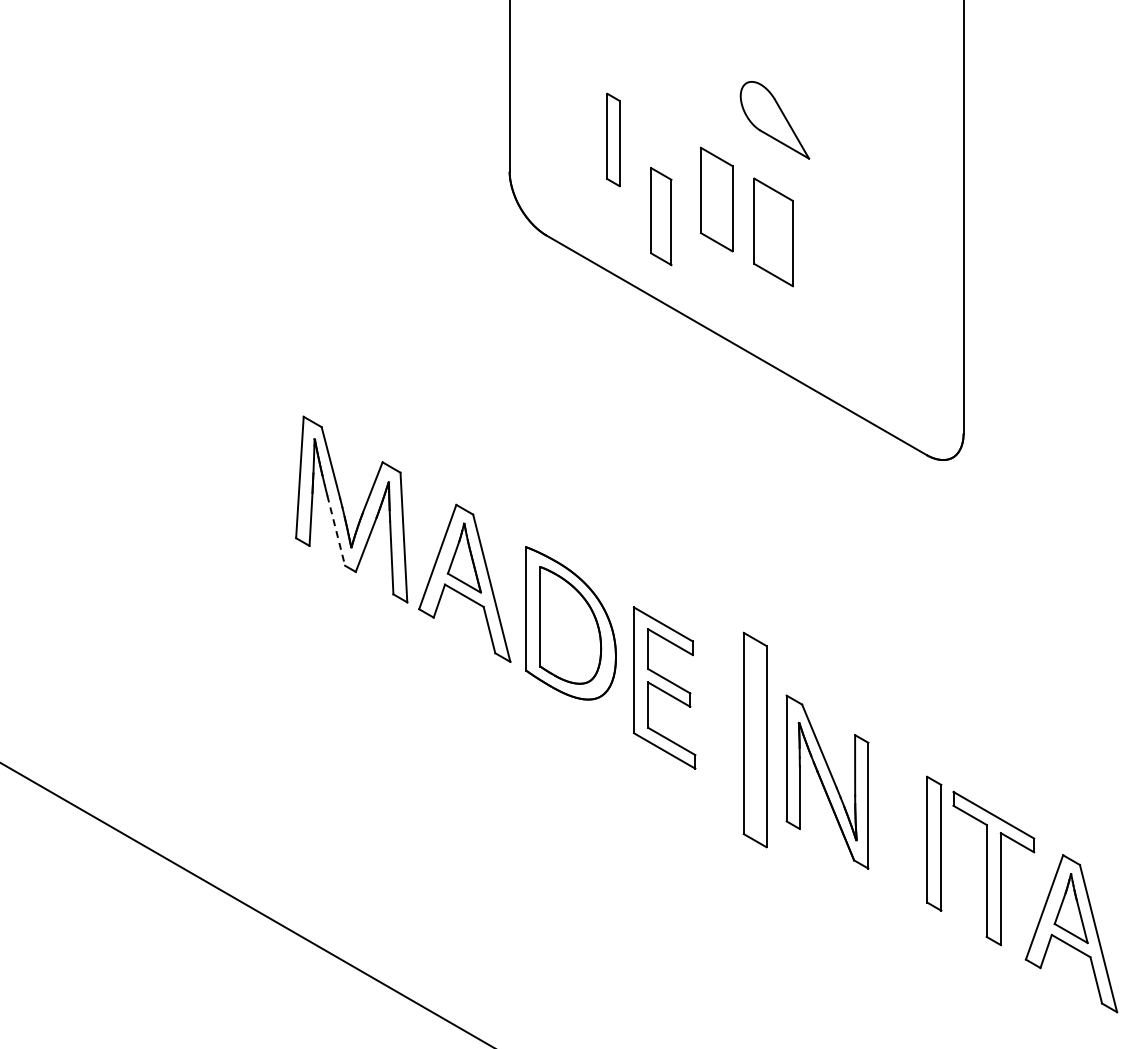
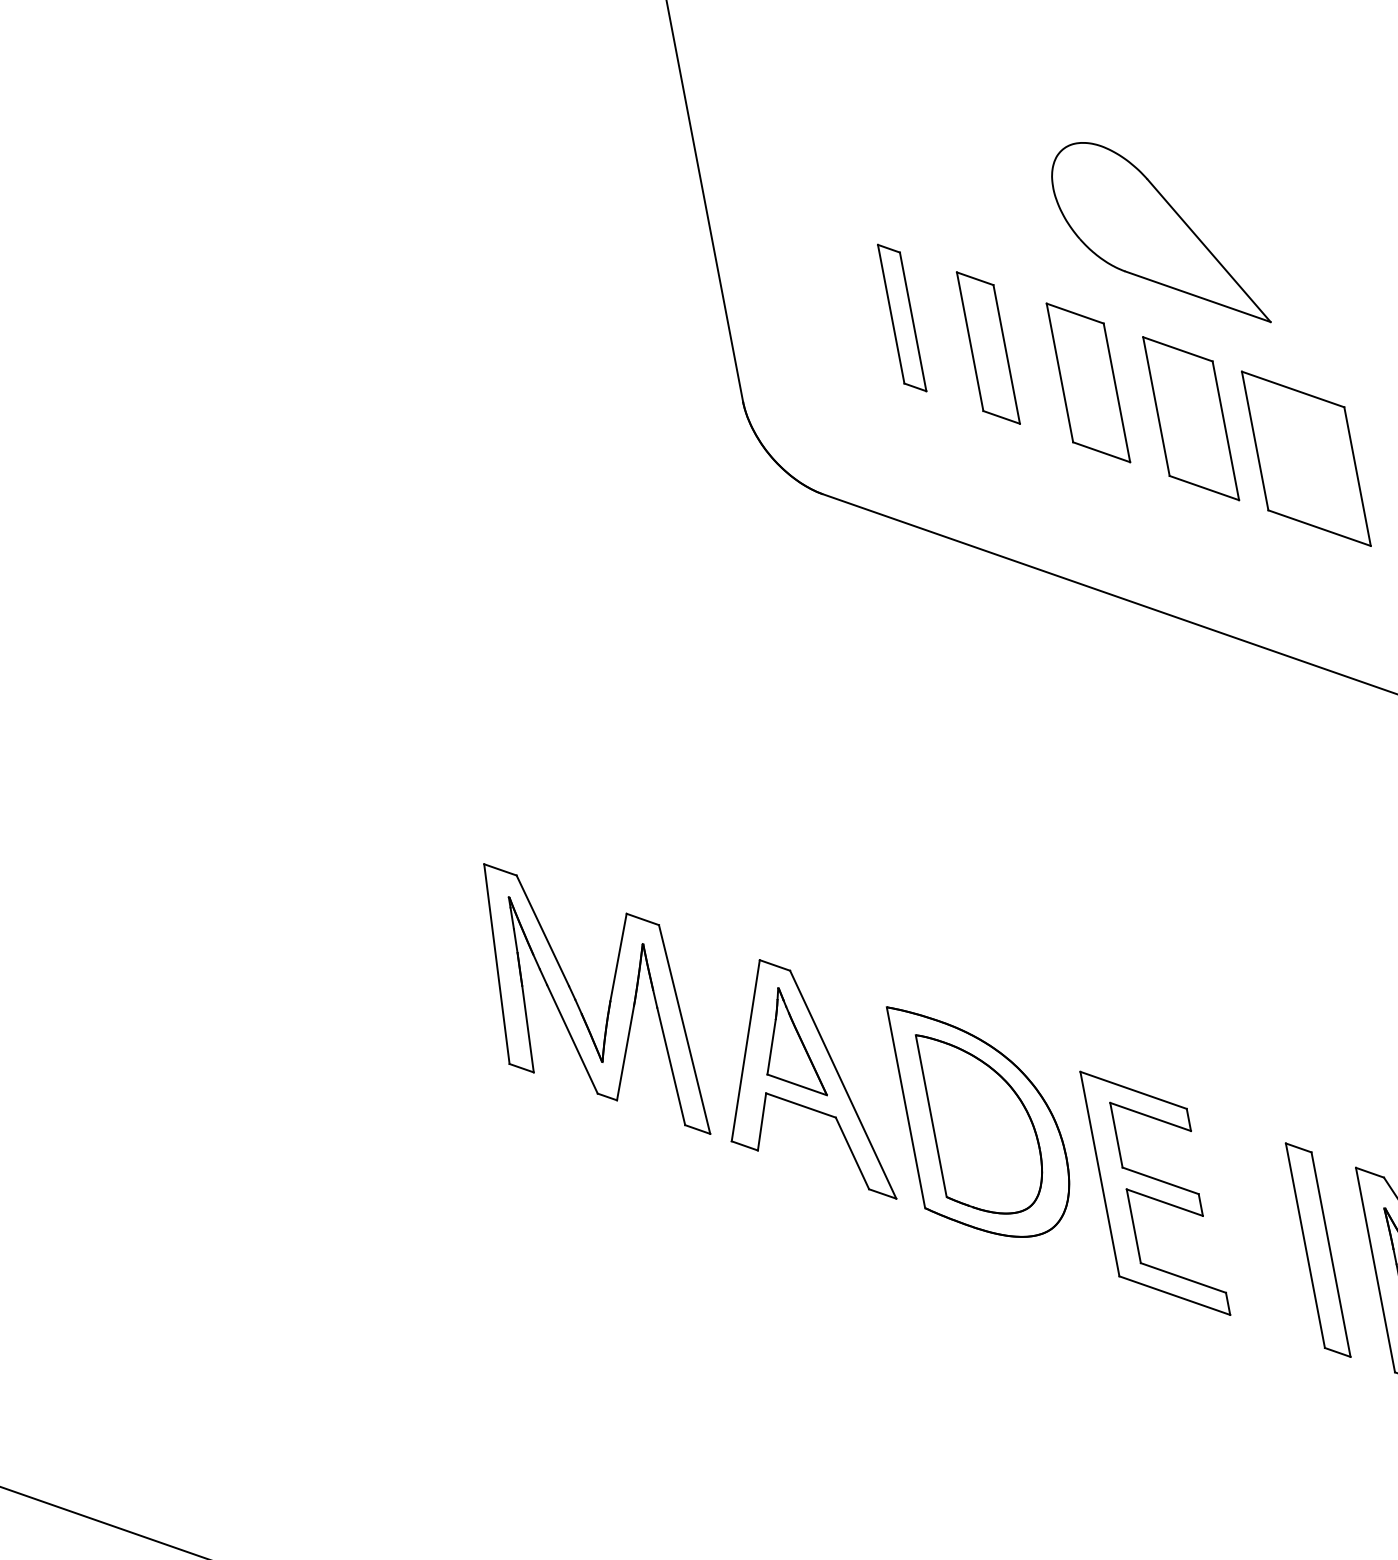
part: (774, 120) -> (1157, 236), size x1.67
part: (661, 216) -> (988, 347), moved
part: (837, 269) -> (1306, 459), added
line: (336, 531) -> (573, 1040), dashed -> solid
part: (754, 740) -> (1317, 1250), size x0.62

